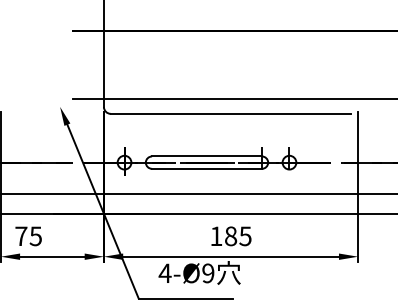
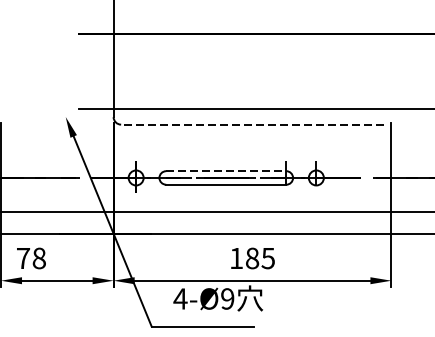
line: (230, 113) -> (251, 124), solid -> dashed
line: (207, 156) -> (226, 171), solid -> dashed
text: (35, 236) -> (38, 258), 75 -> 78

